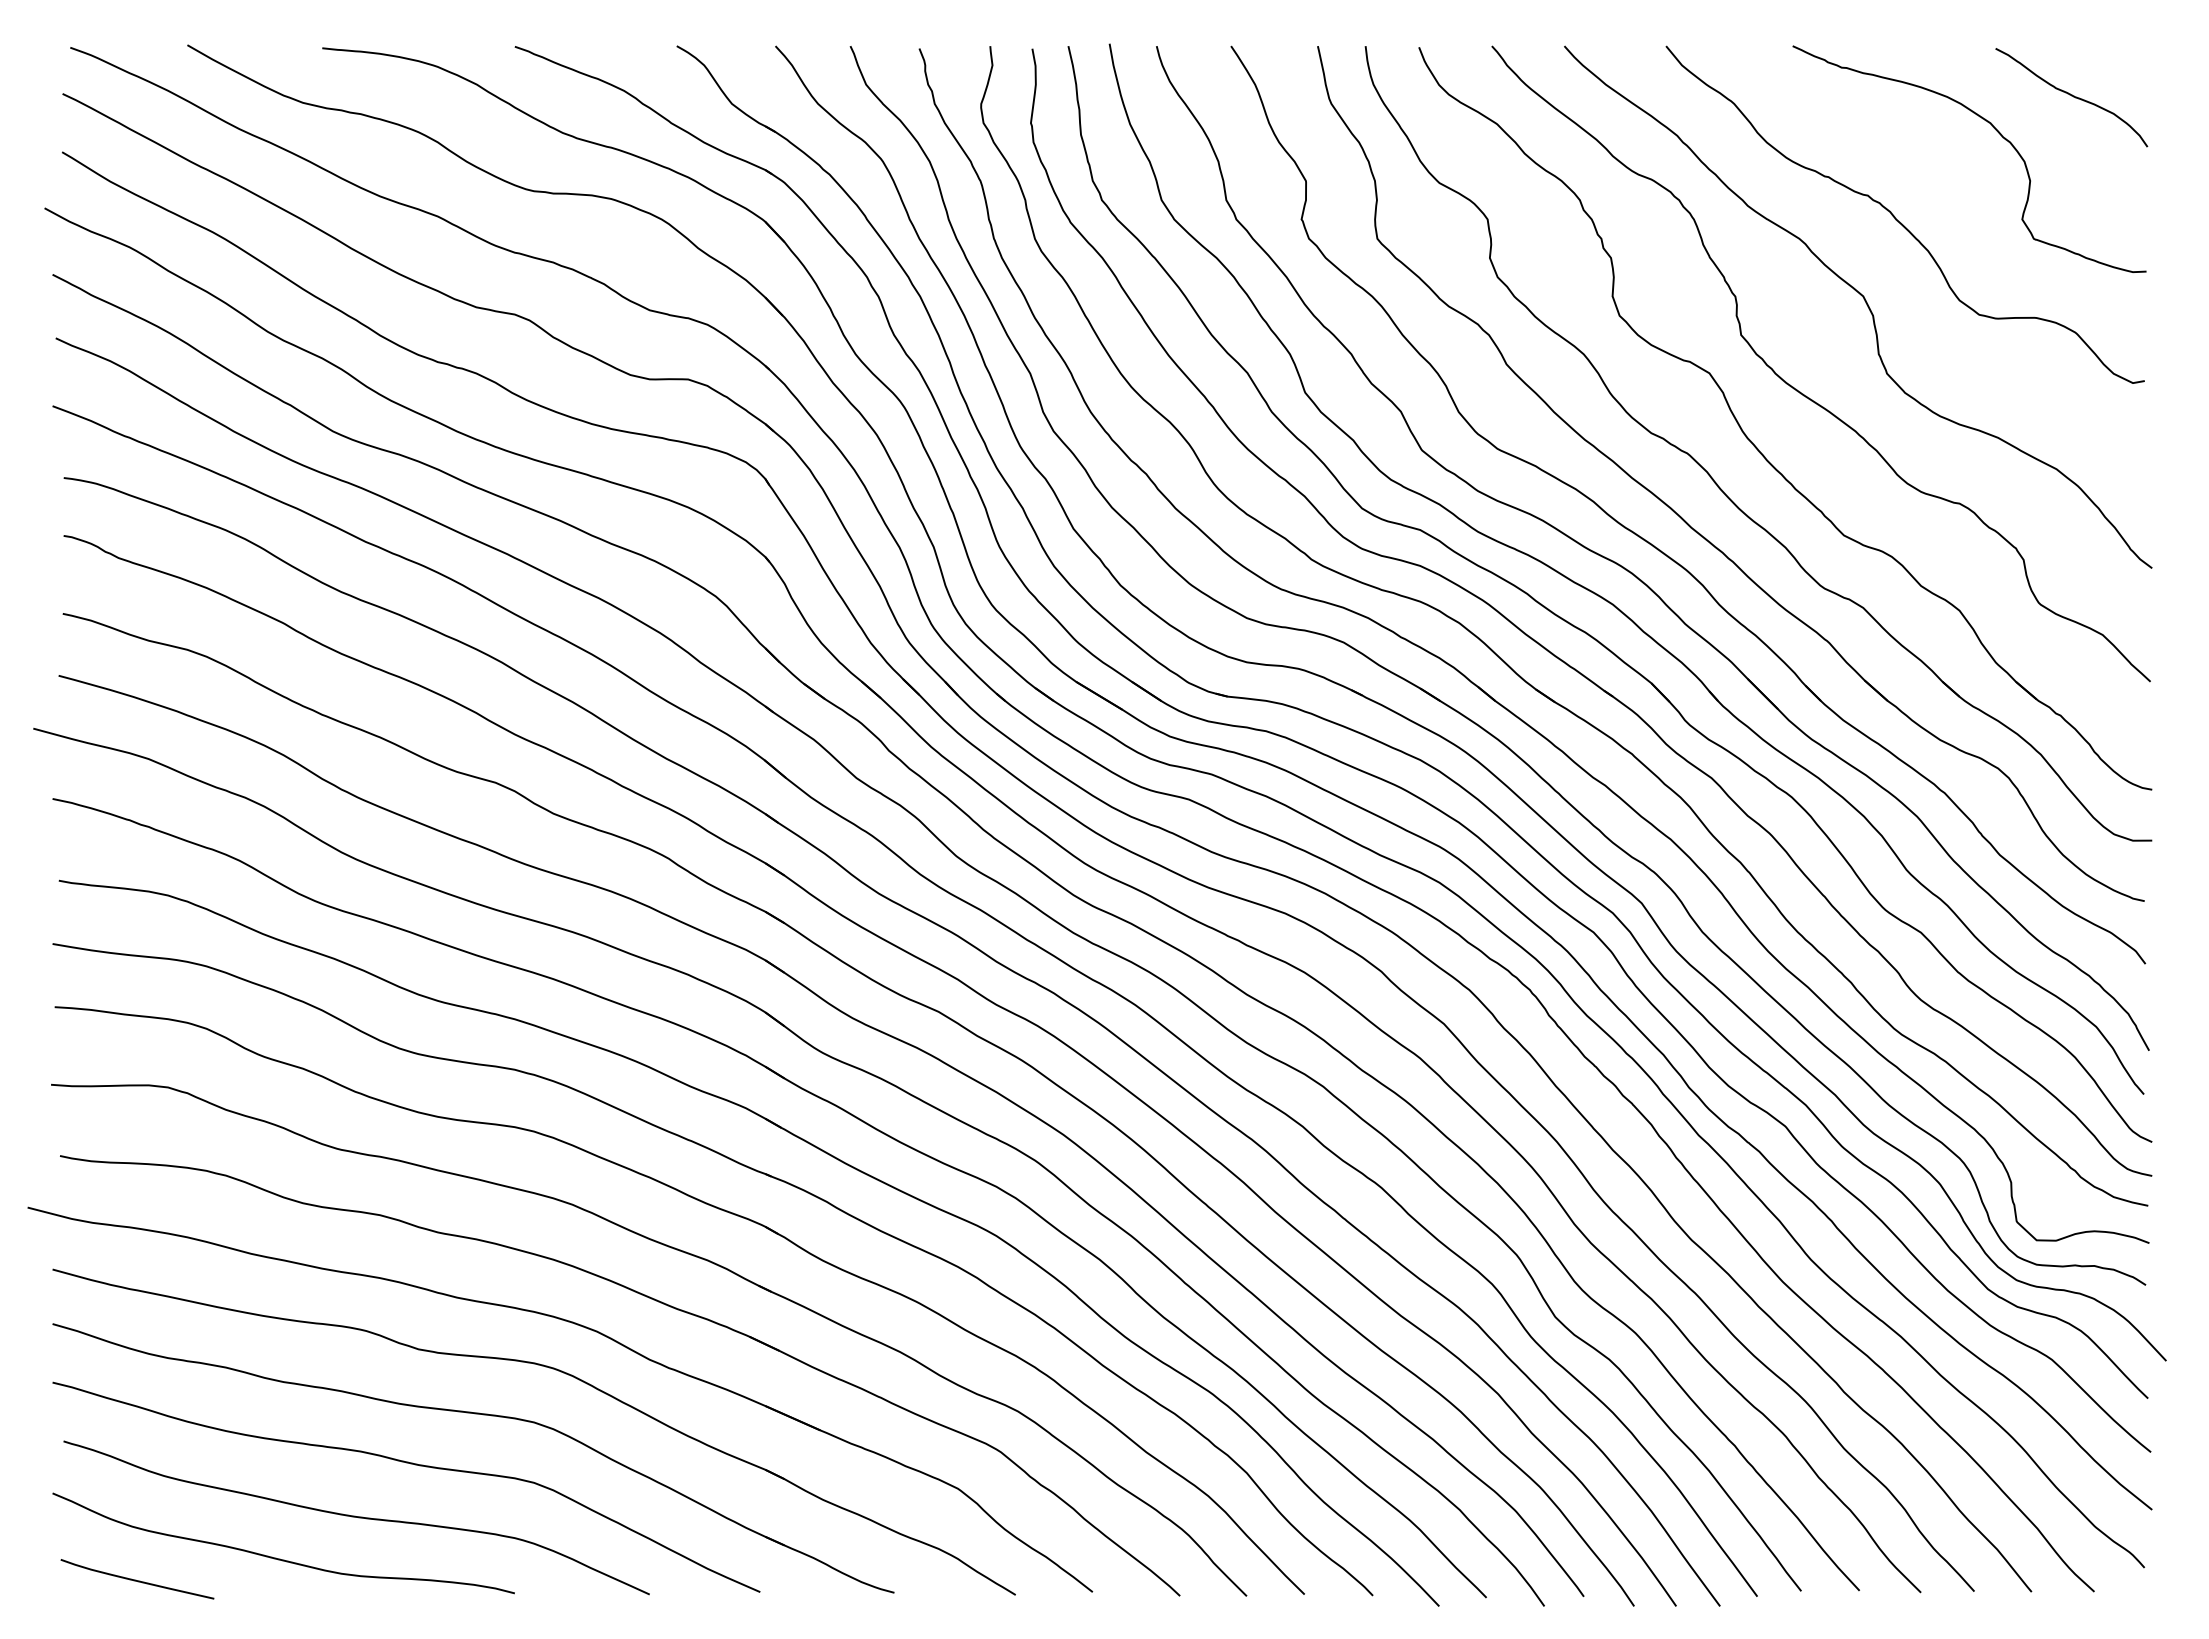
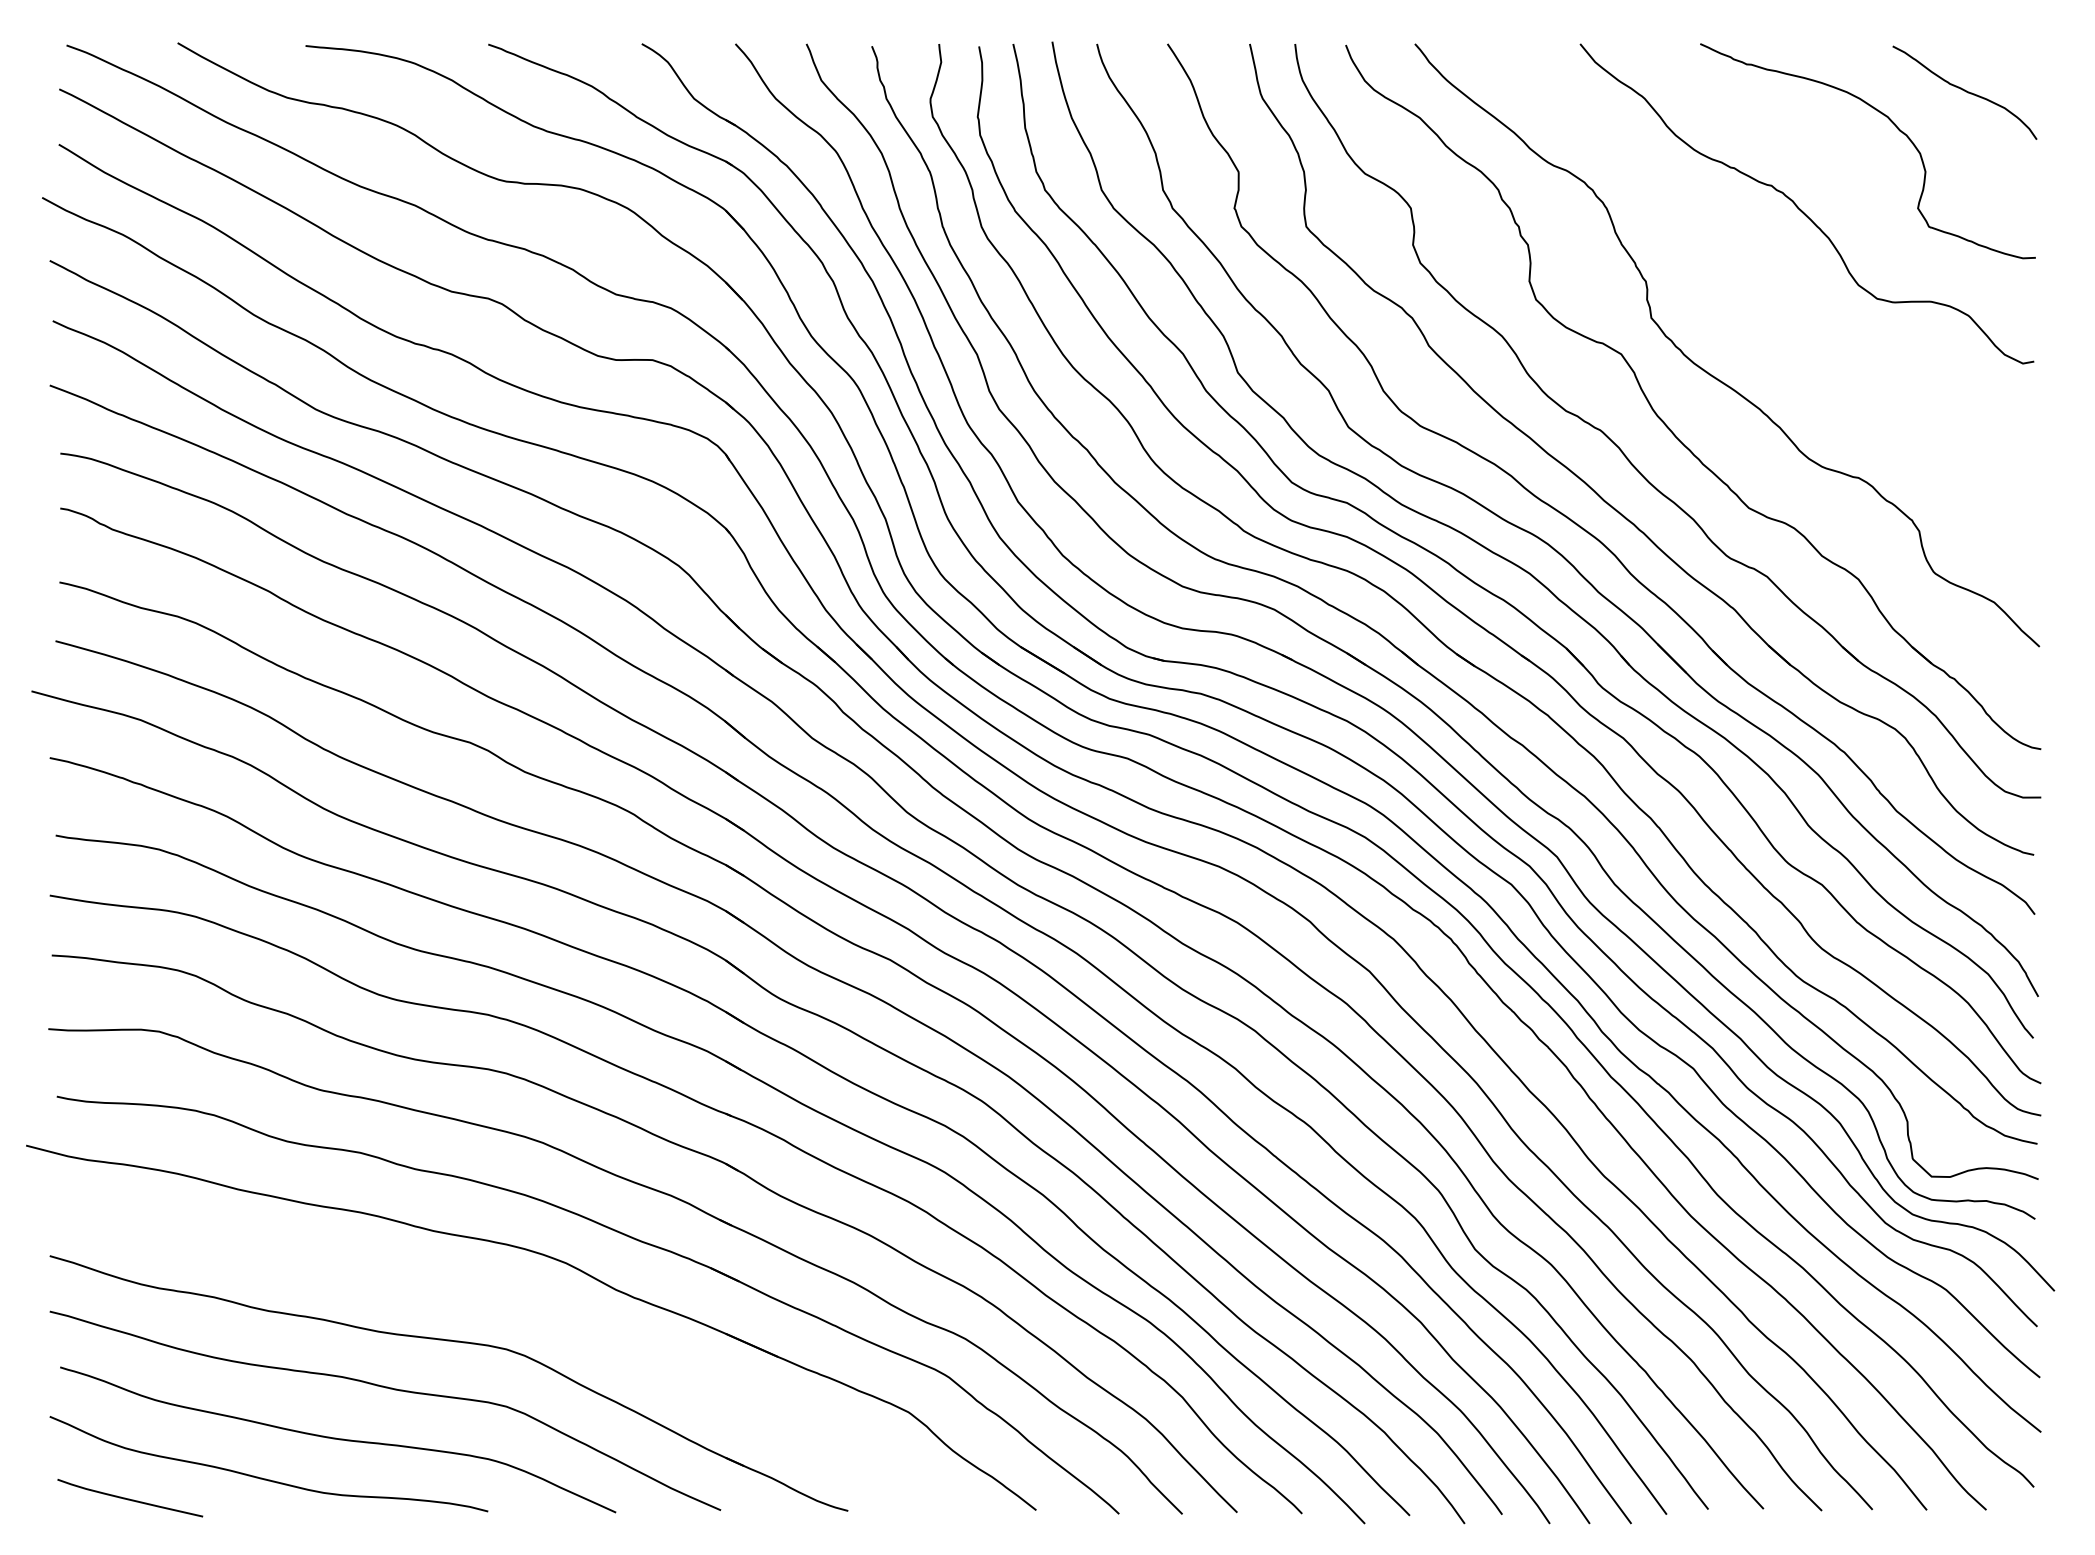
curve: (1865, 303) -> (1769, 288), removed
part: (552, 1369) -> (523, 1299), removed

